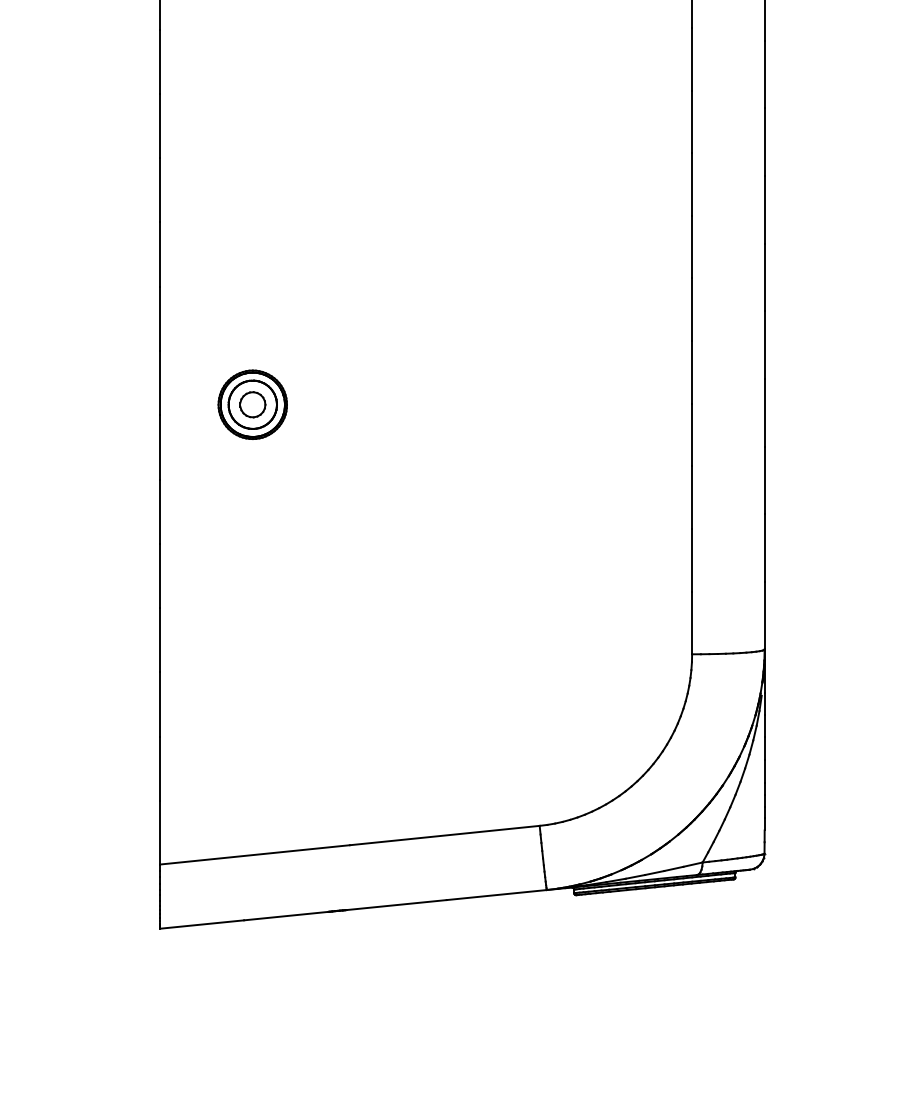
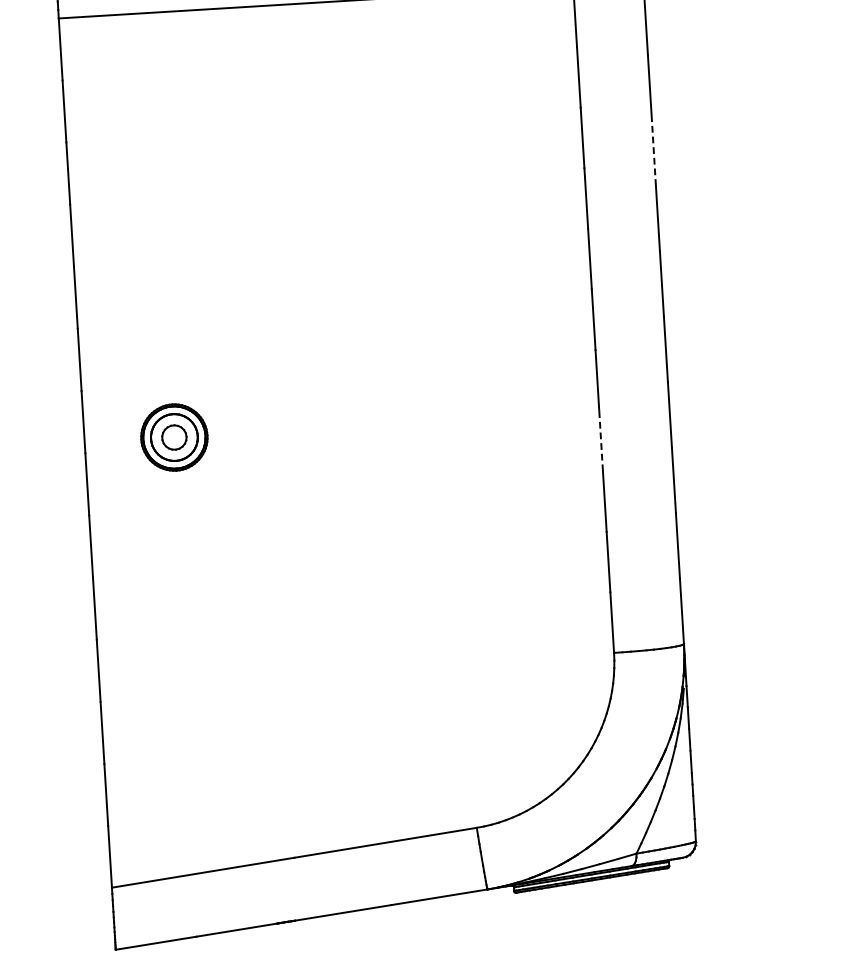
line: (764, 142) -> (653, 153), solid -> dashed
line: (692, 434) -> (601, 440), solid -> dashed

